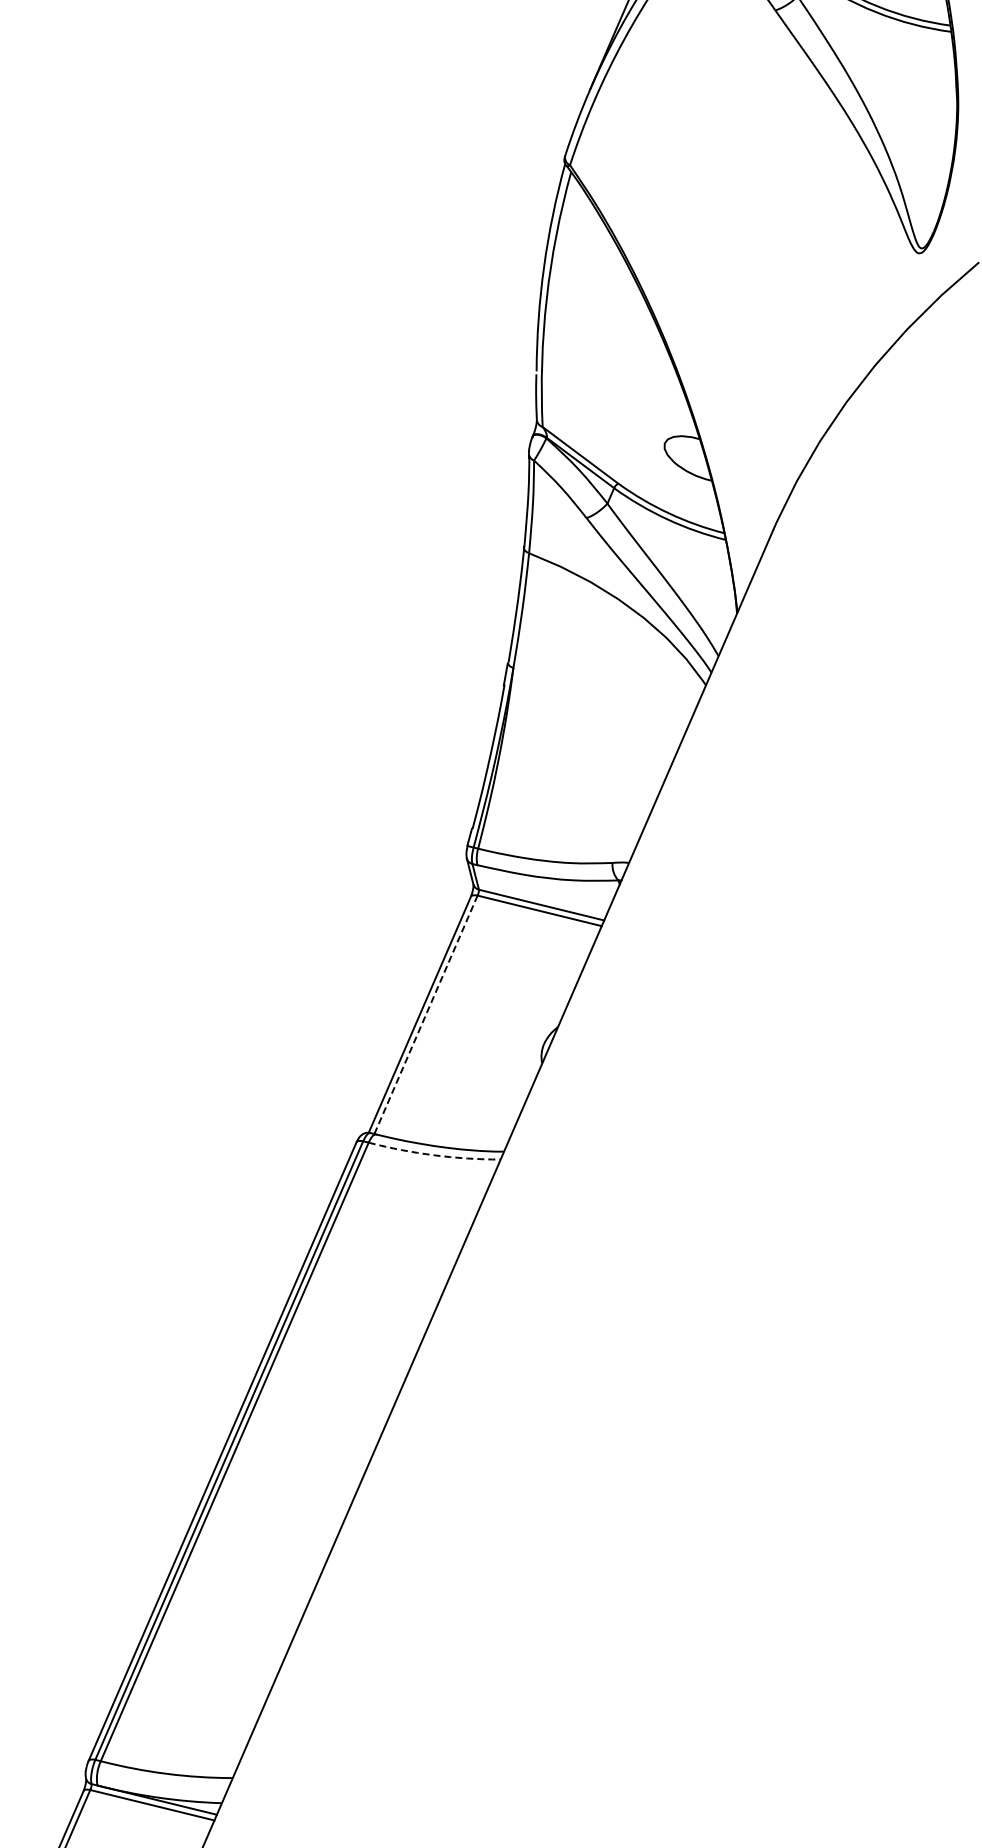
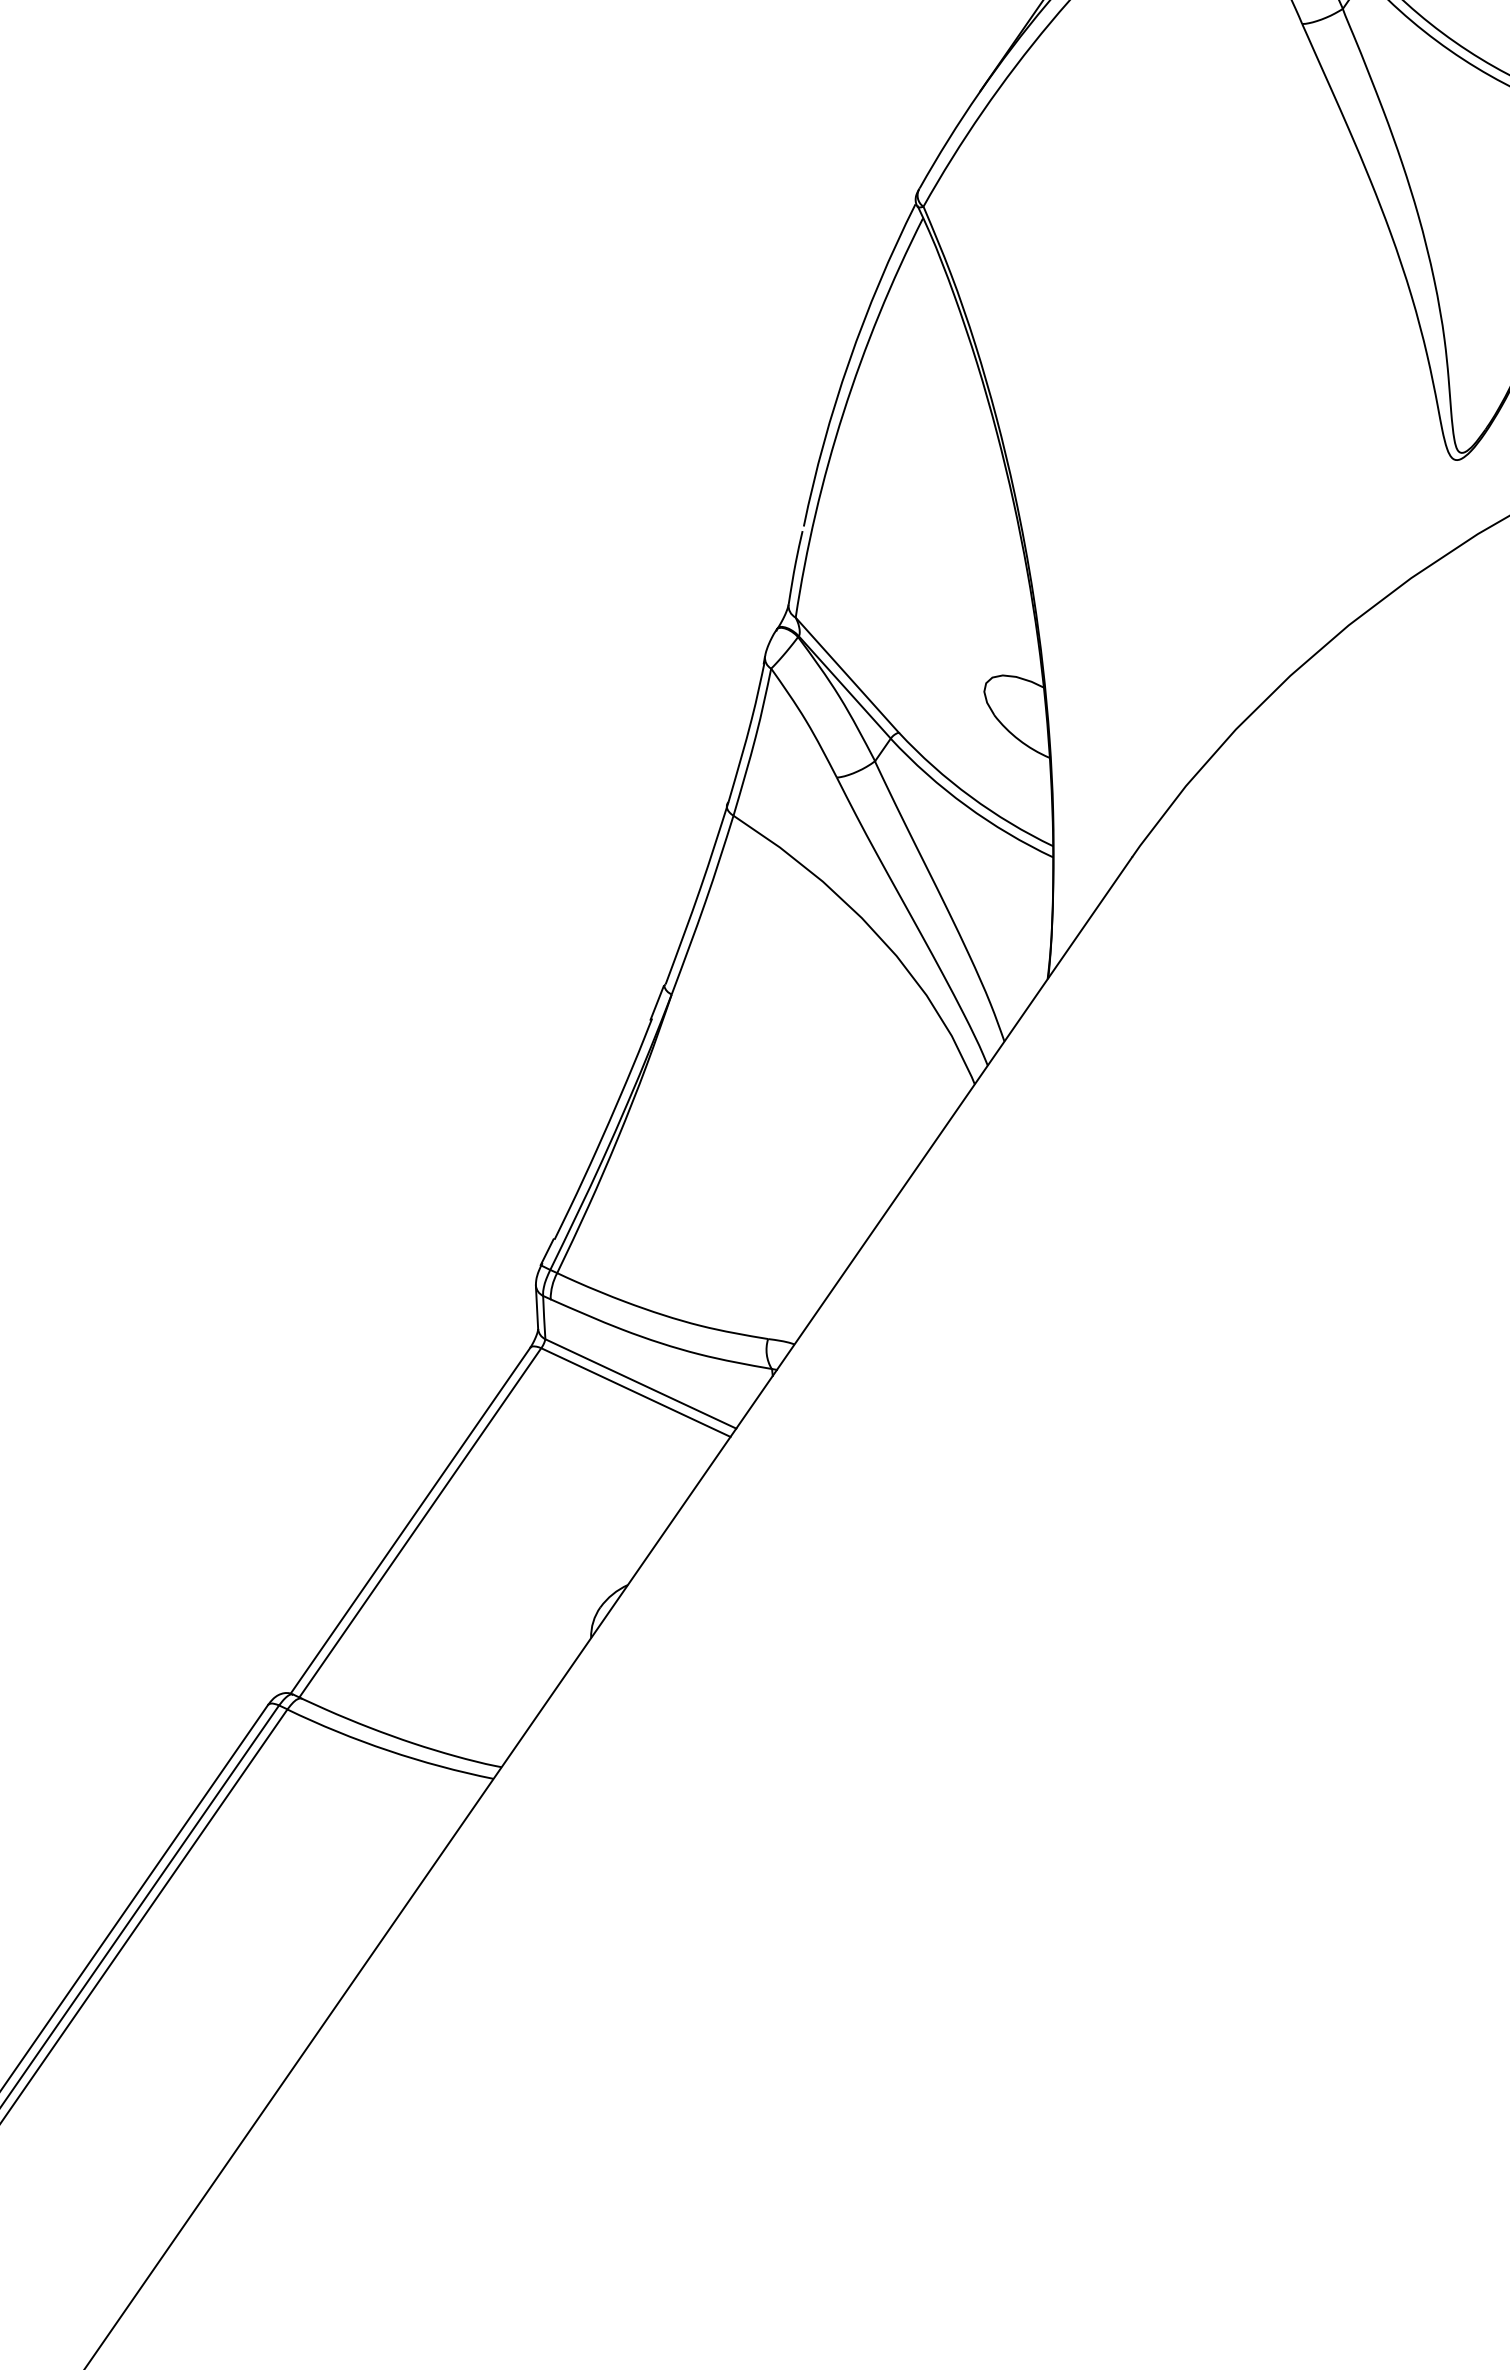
line: (426, 1014) -> (421, 1522), dashed -> solid
arc: (434, 1155) -> (388, 1751), dashed -> solid

